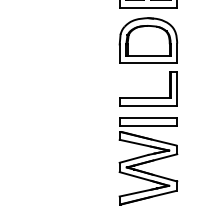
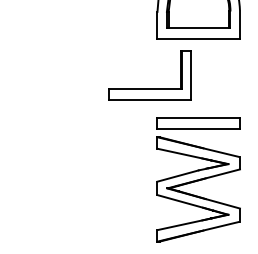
part: (148, 97) -> (149, 87), moved

